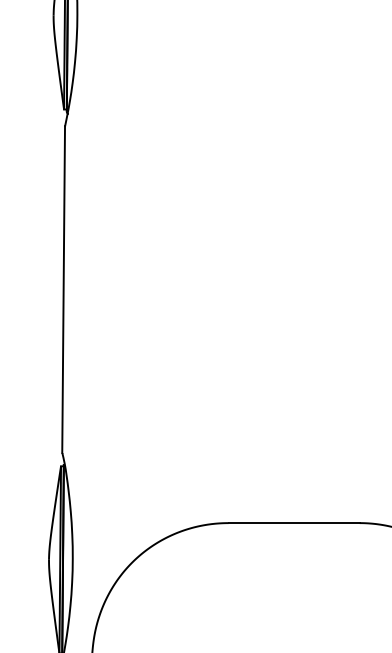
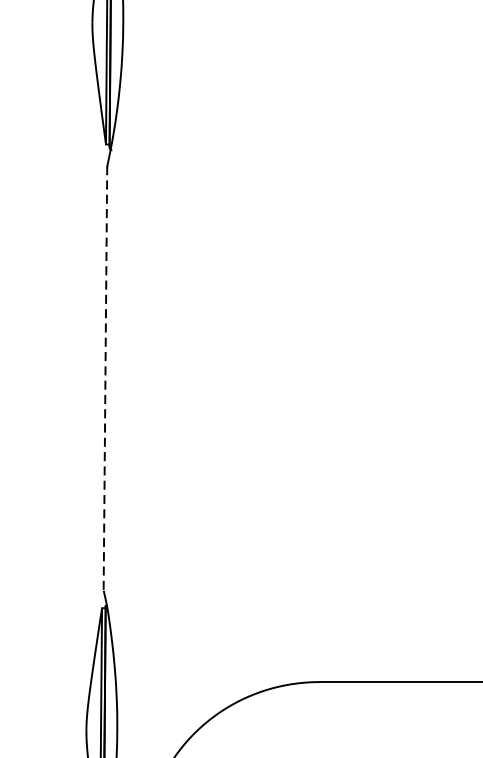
line: (63, 290) -> (105, 379), solid -> dashed

